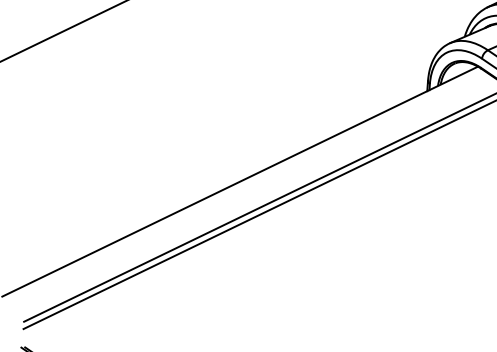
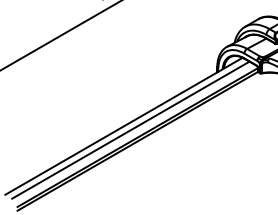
line: (252, 188) -> (130, 129), added

